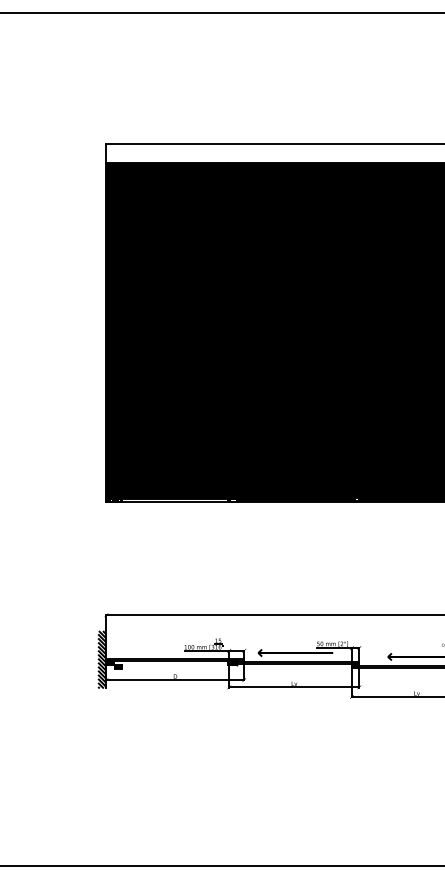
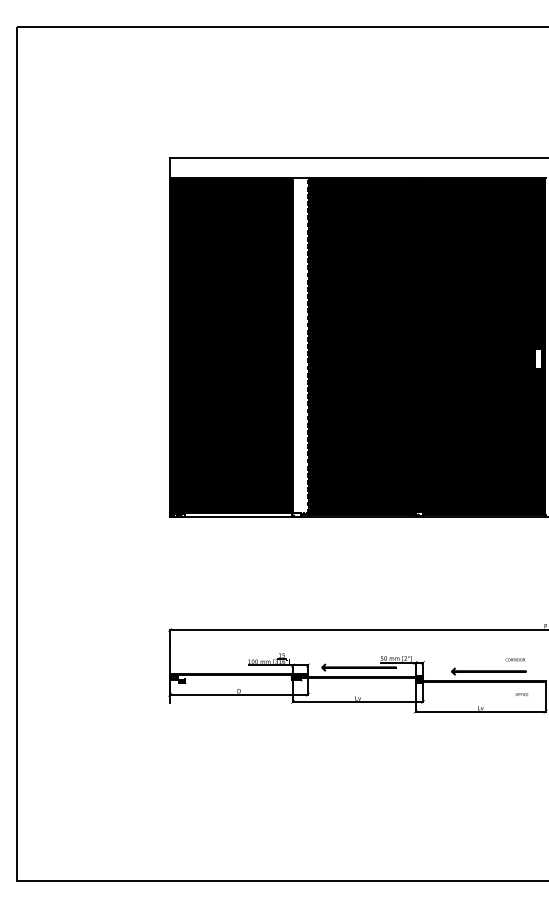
fill: (236, 330) -> (300, 345), removed
hatch: (101, 659) -> (165, 674), removed

